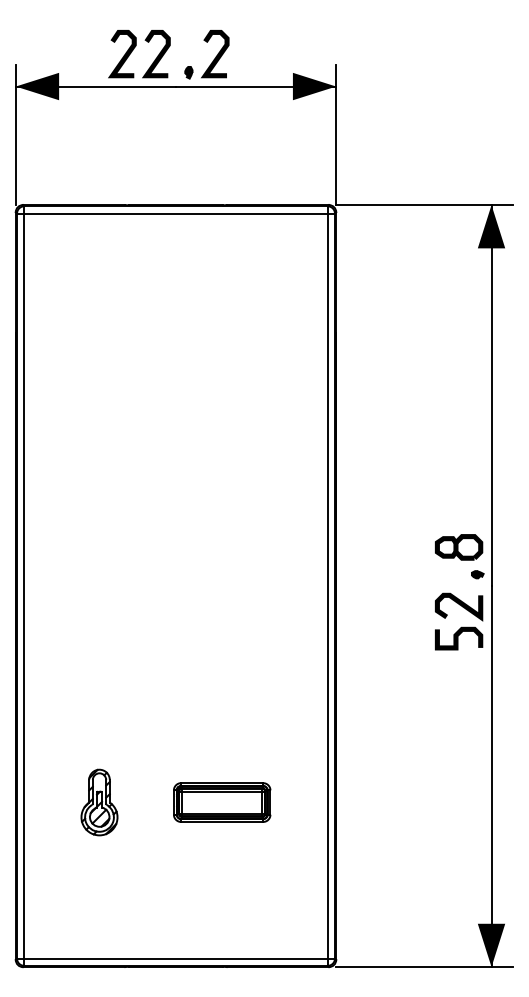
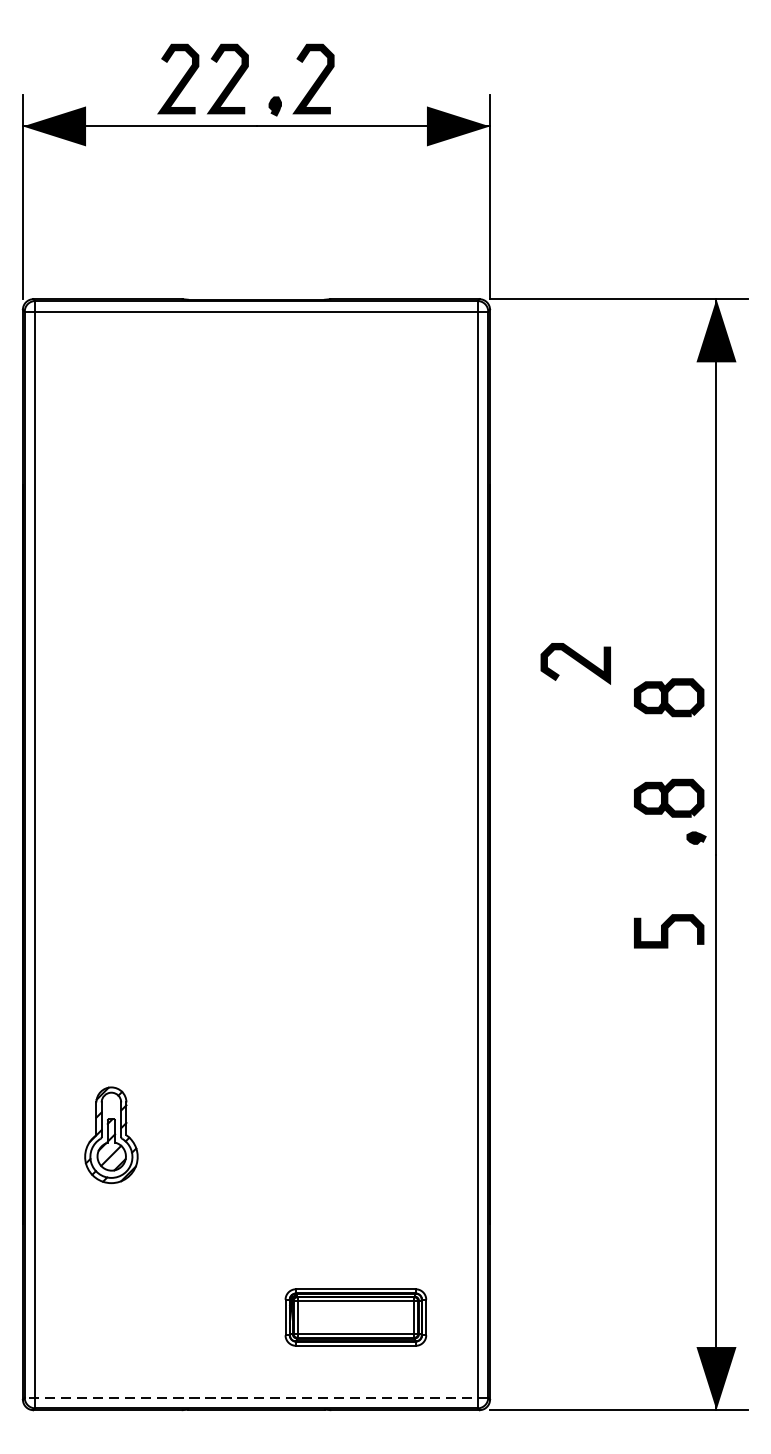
part: (459, 478) -> (669, 697), added
curve: (459, 605) -> (576, 661), moved
part: (99, 802) -> (111, 1135), moved
part: (222, 802) -> (356, 1317), moved
line: (176, 958) -> (257, 1397), solid -> dashed

